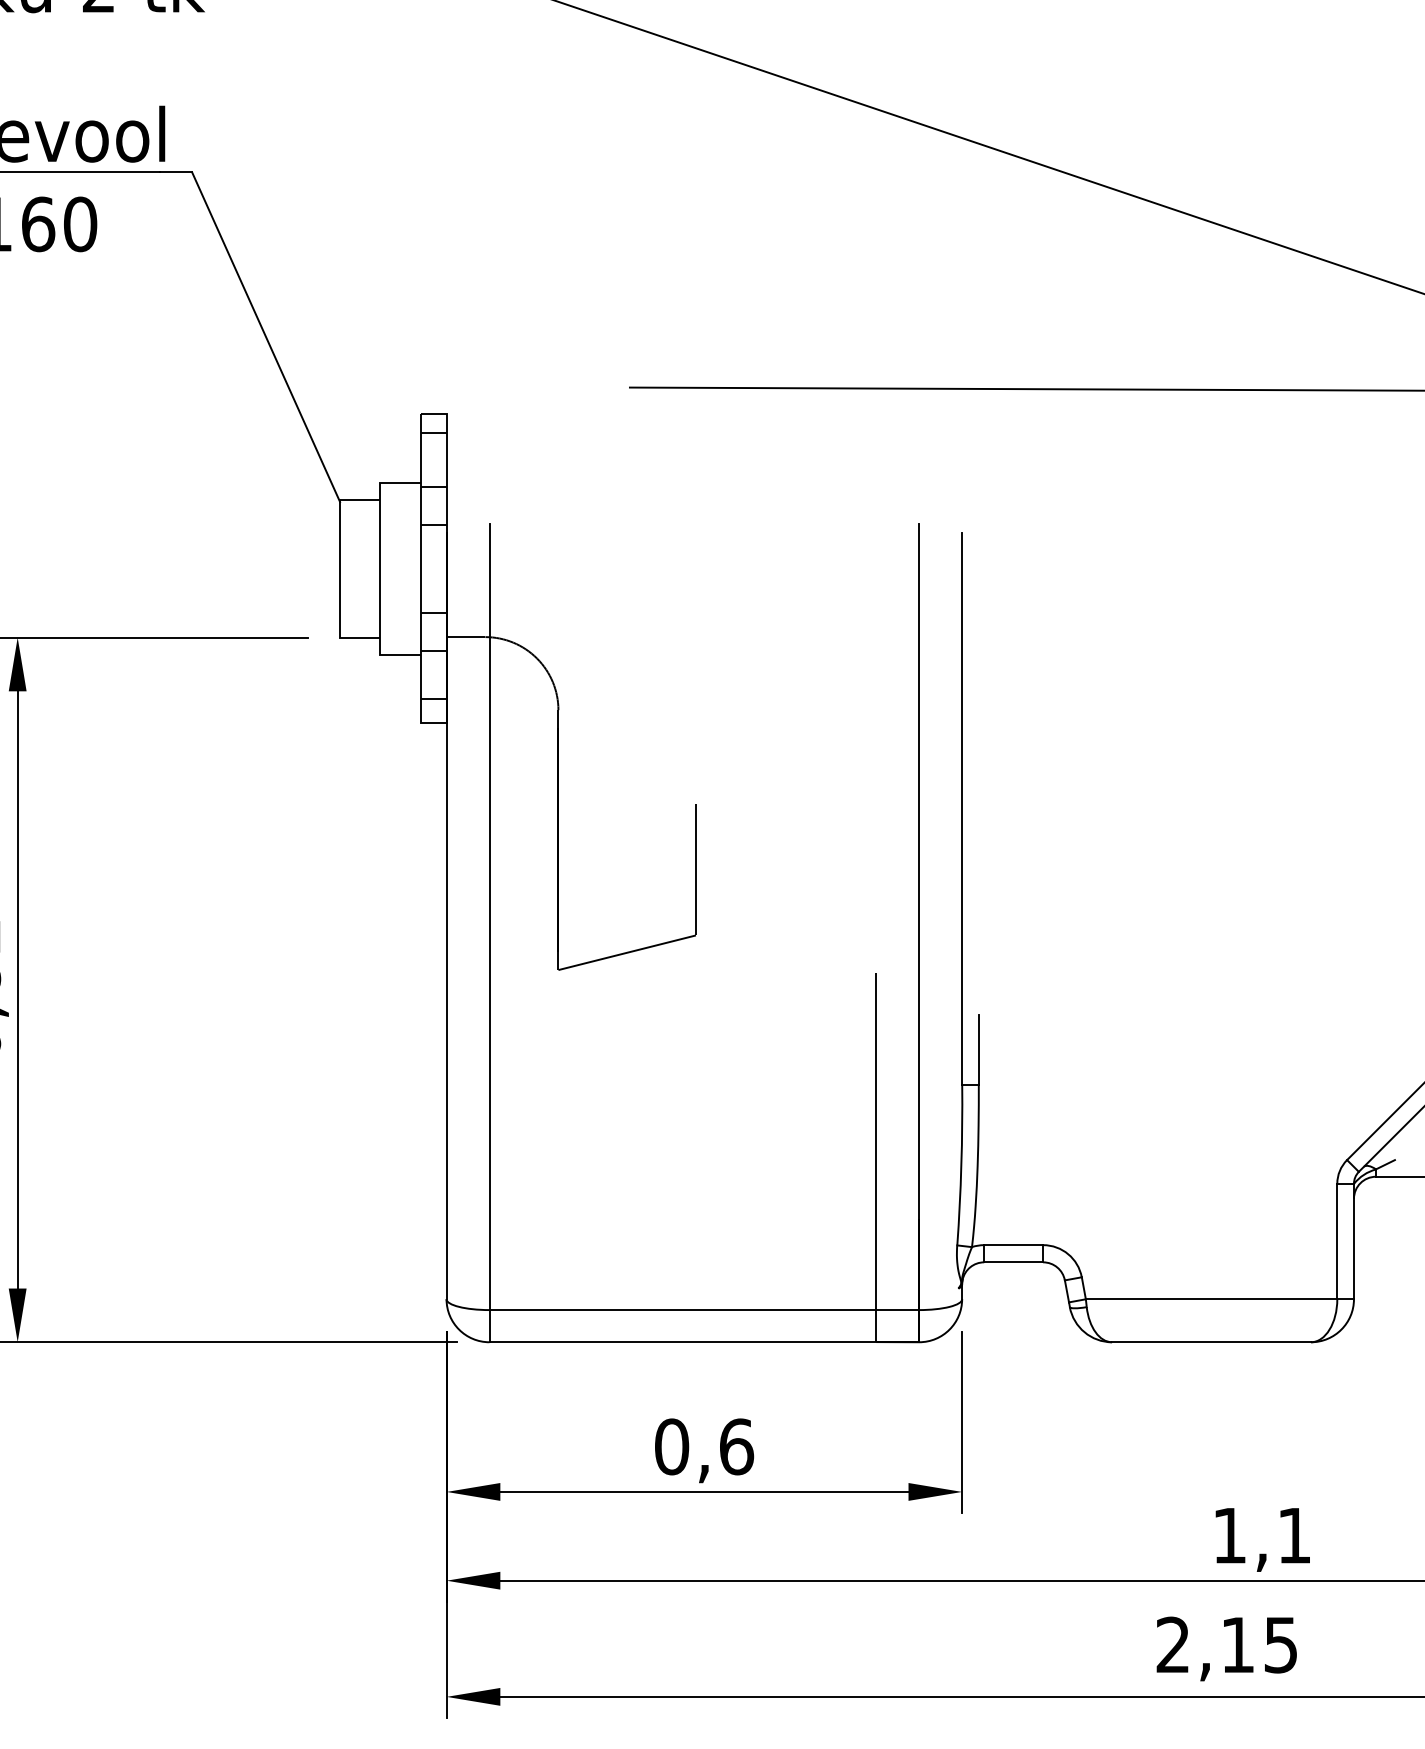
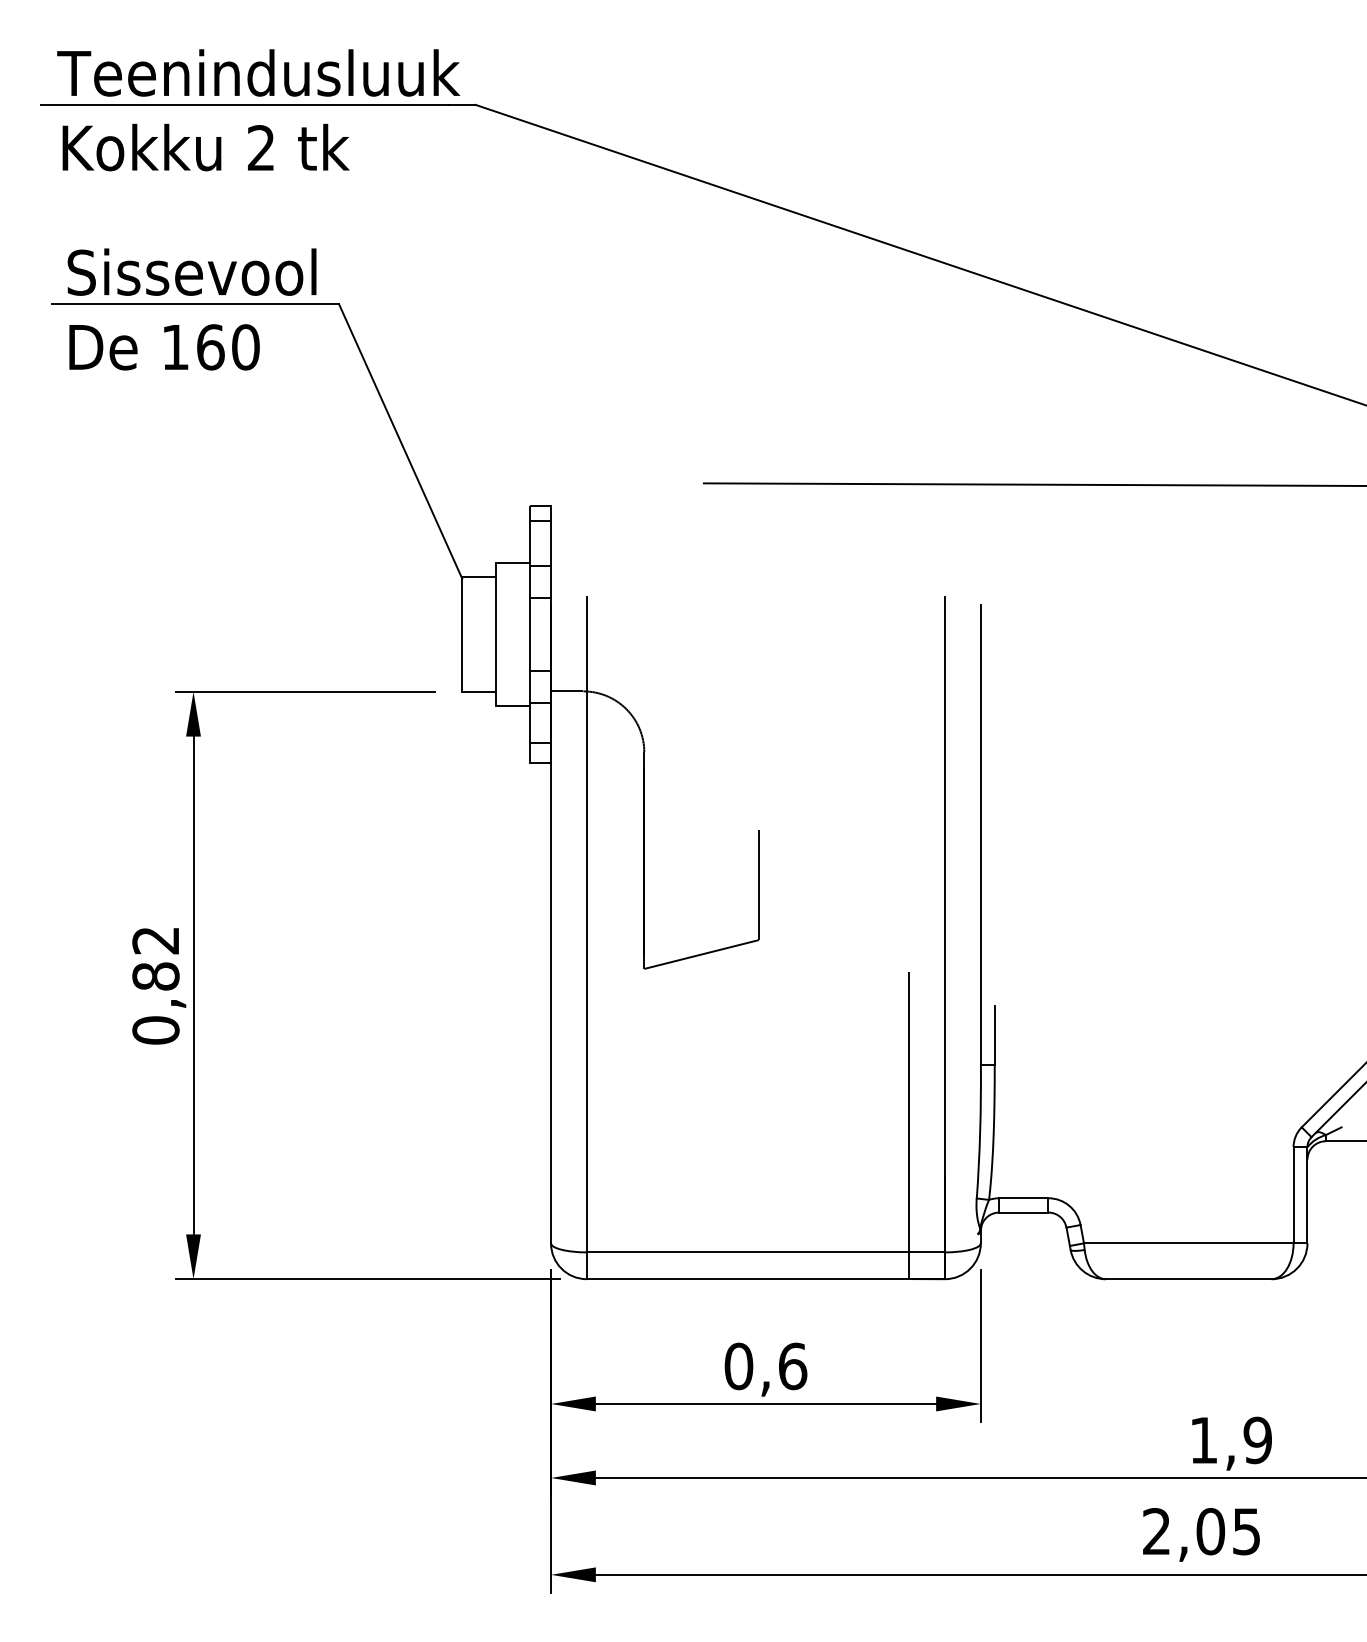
text: (1294, 1535) -> (1257, 1440), 1,1 -> 1,9
text: (1237, 1644) -> (1210, 1531), 2,15 -> 2,05

